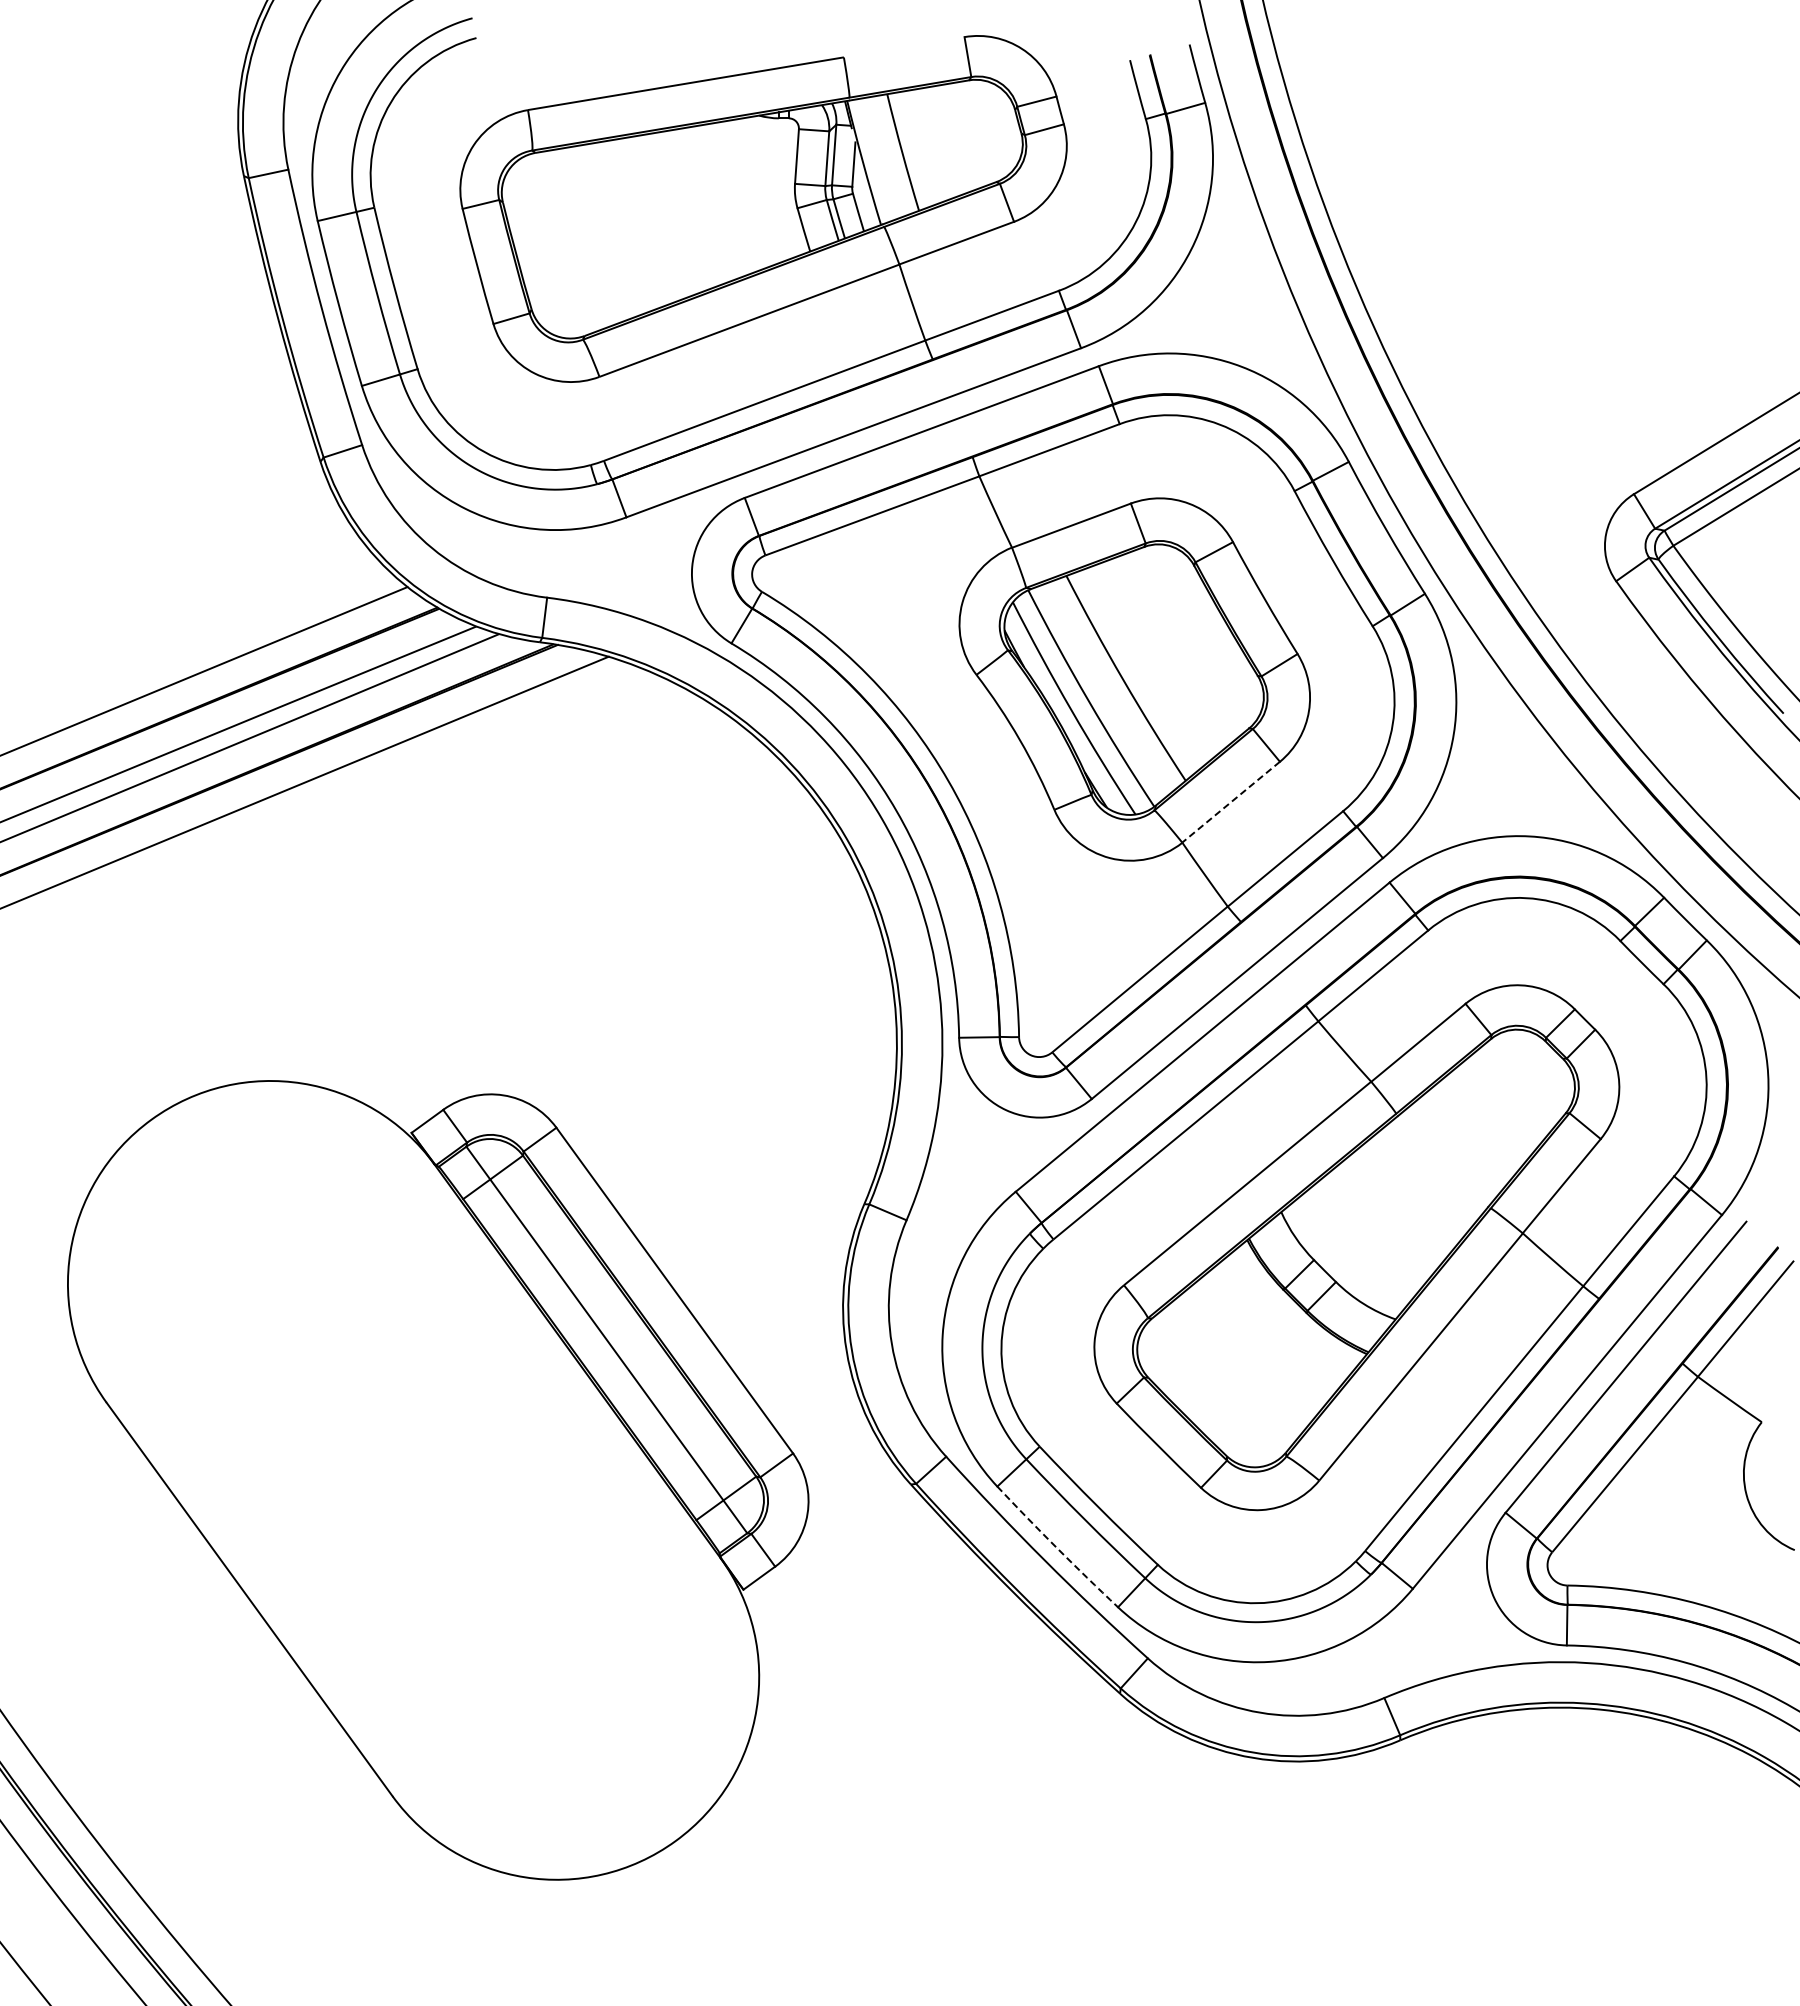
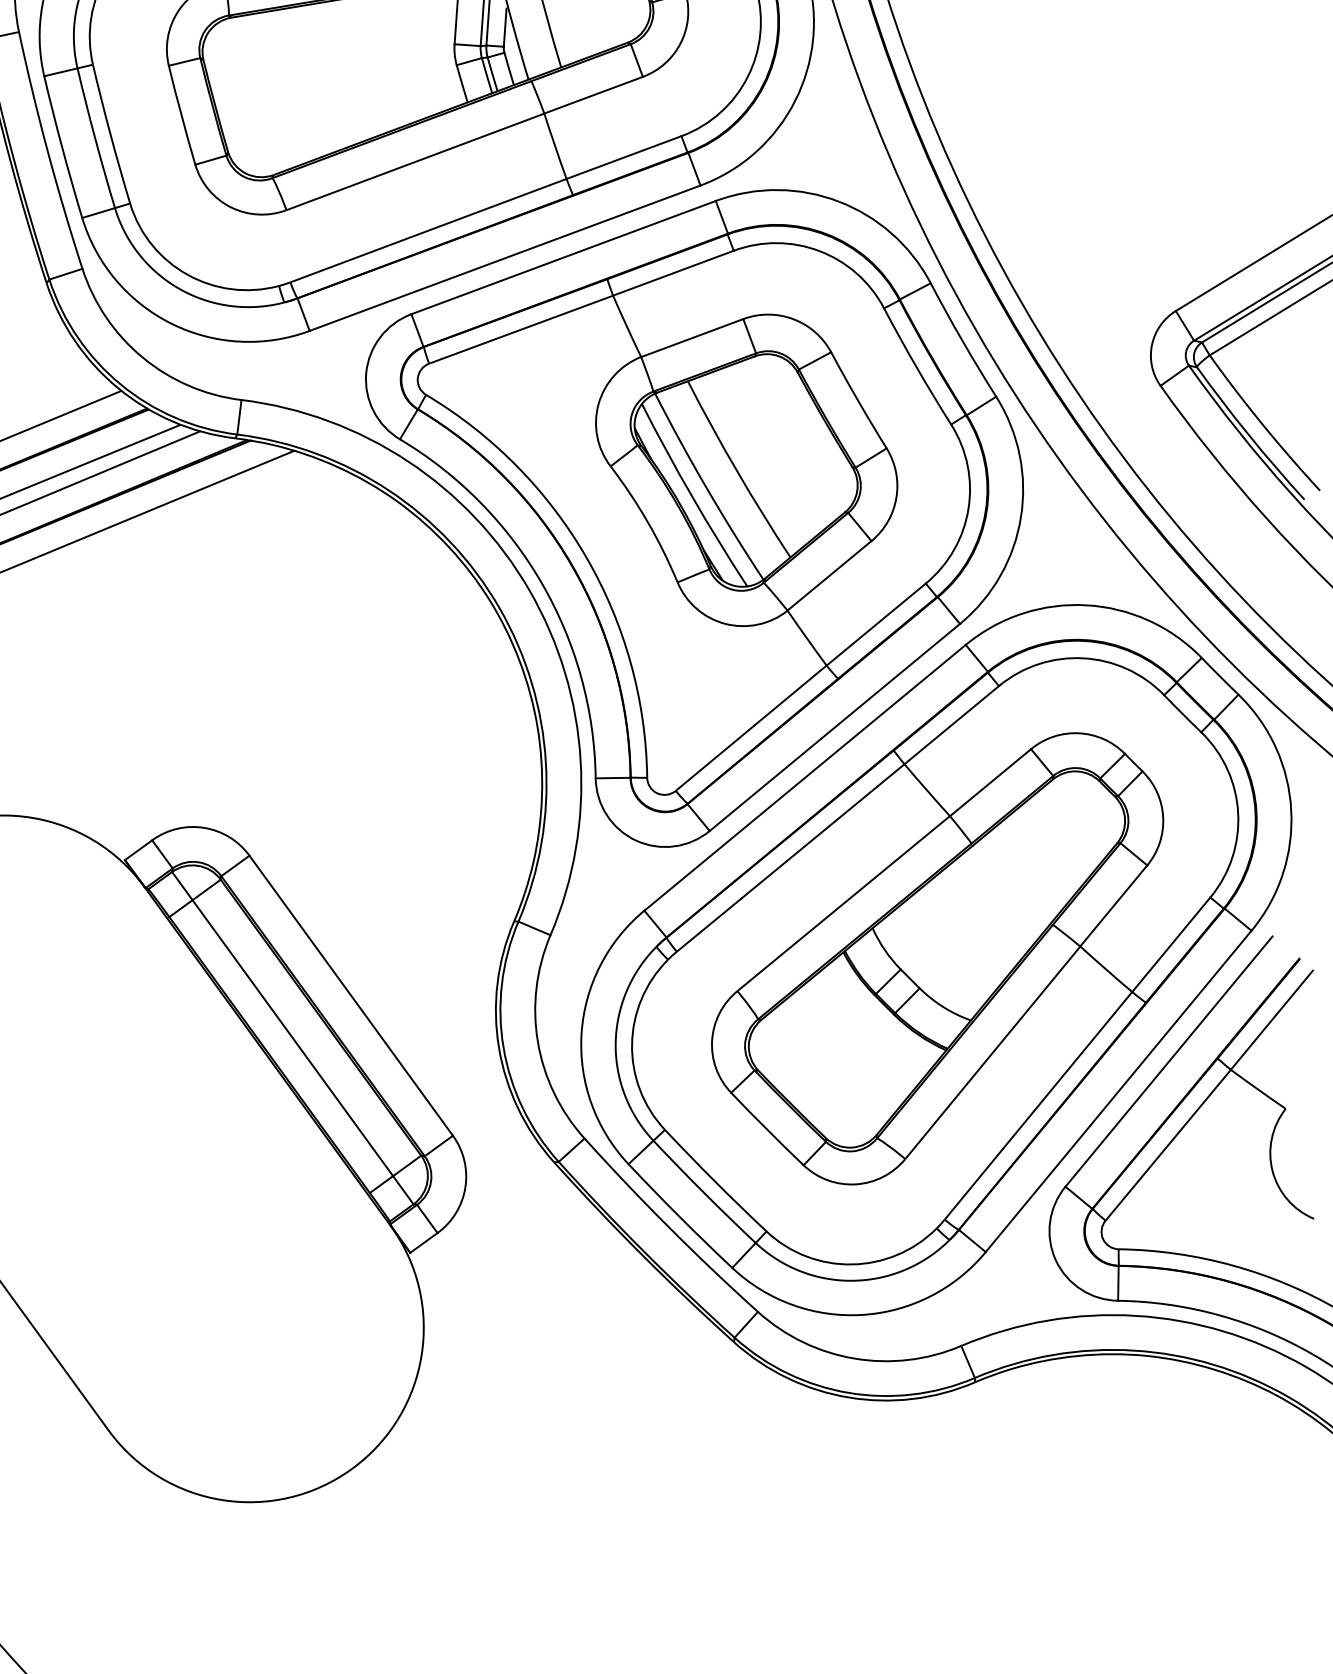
line: (1230, 802) -> (828, 576), dashed -> solid
arc: (1056, 1547) -> (679, 1216), dashed -> solid

